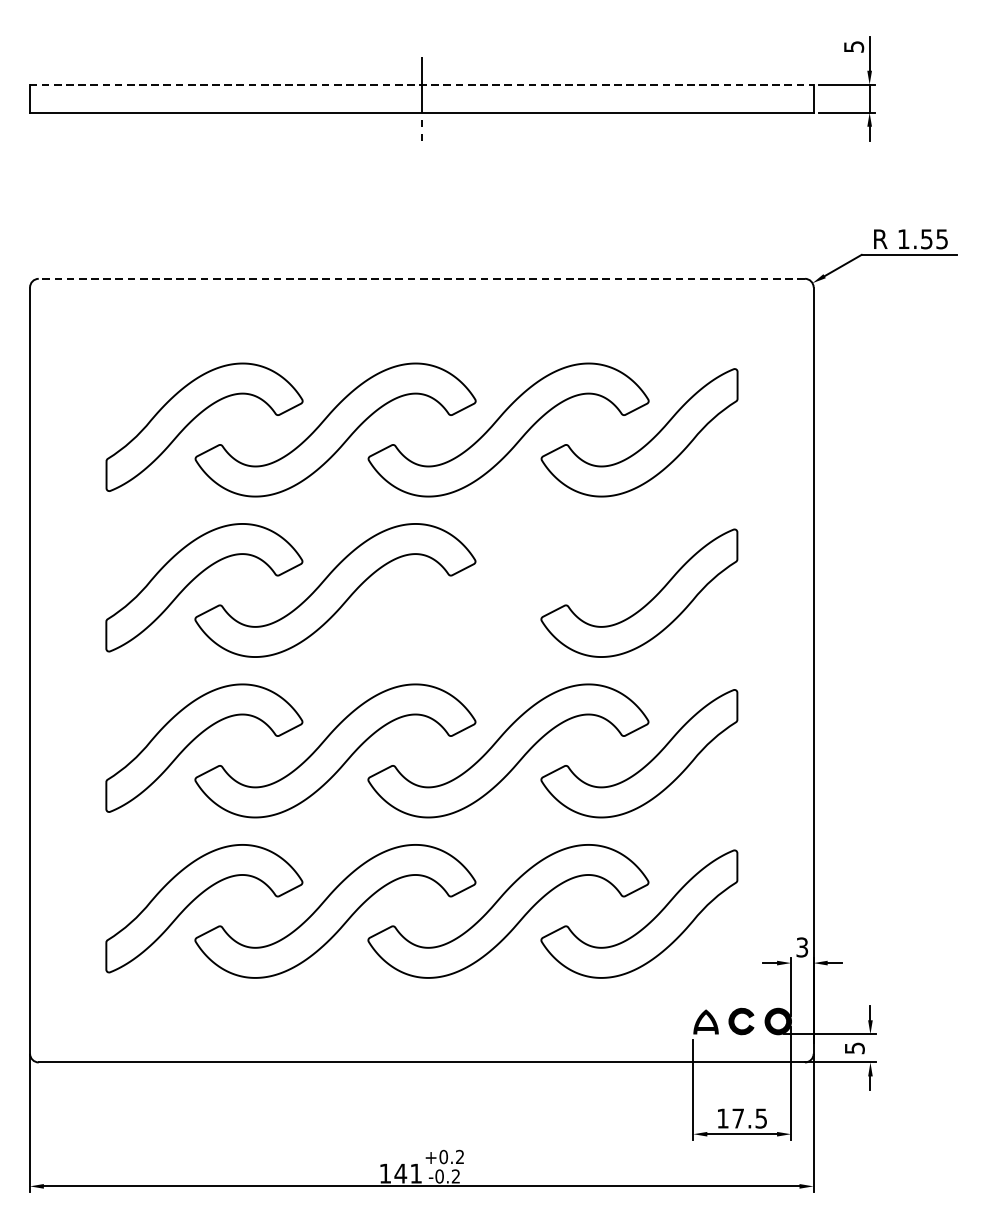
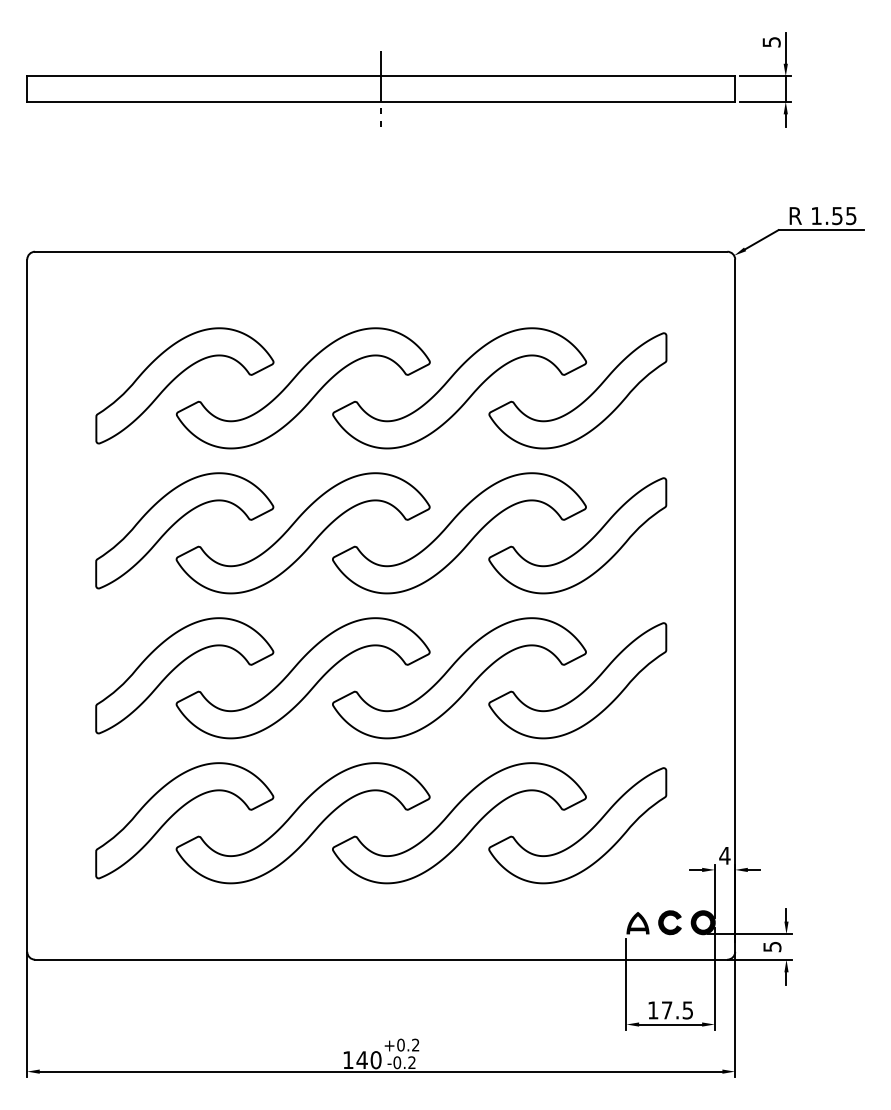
line: (422, 84) -> (381, 76), dashed -> solid
line: (421, 278) -> (380, 251), dashed -> solid
part: (508, 590) -> (459, 533), added
text: (801, 947) -> (724, 855), 3 -> 4
text: (415, 1174) -> (375, 1060), 141 -> 140

